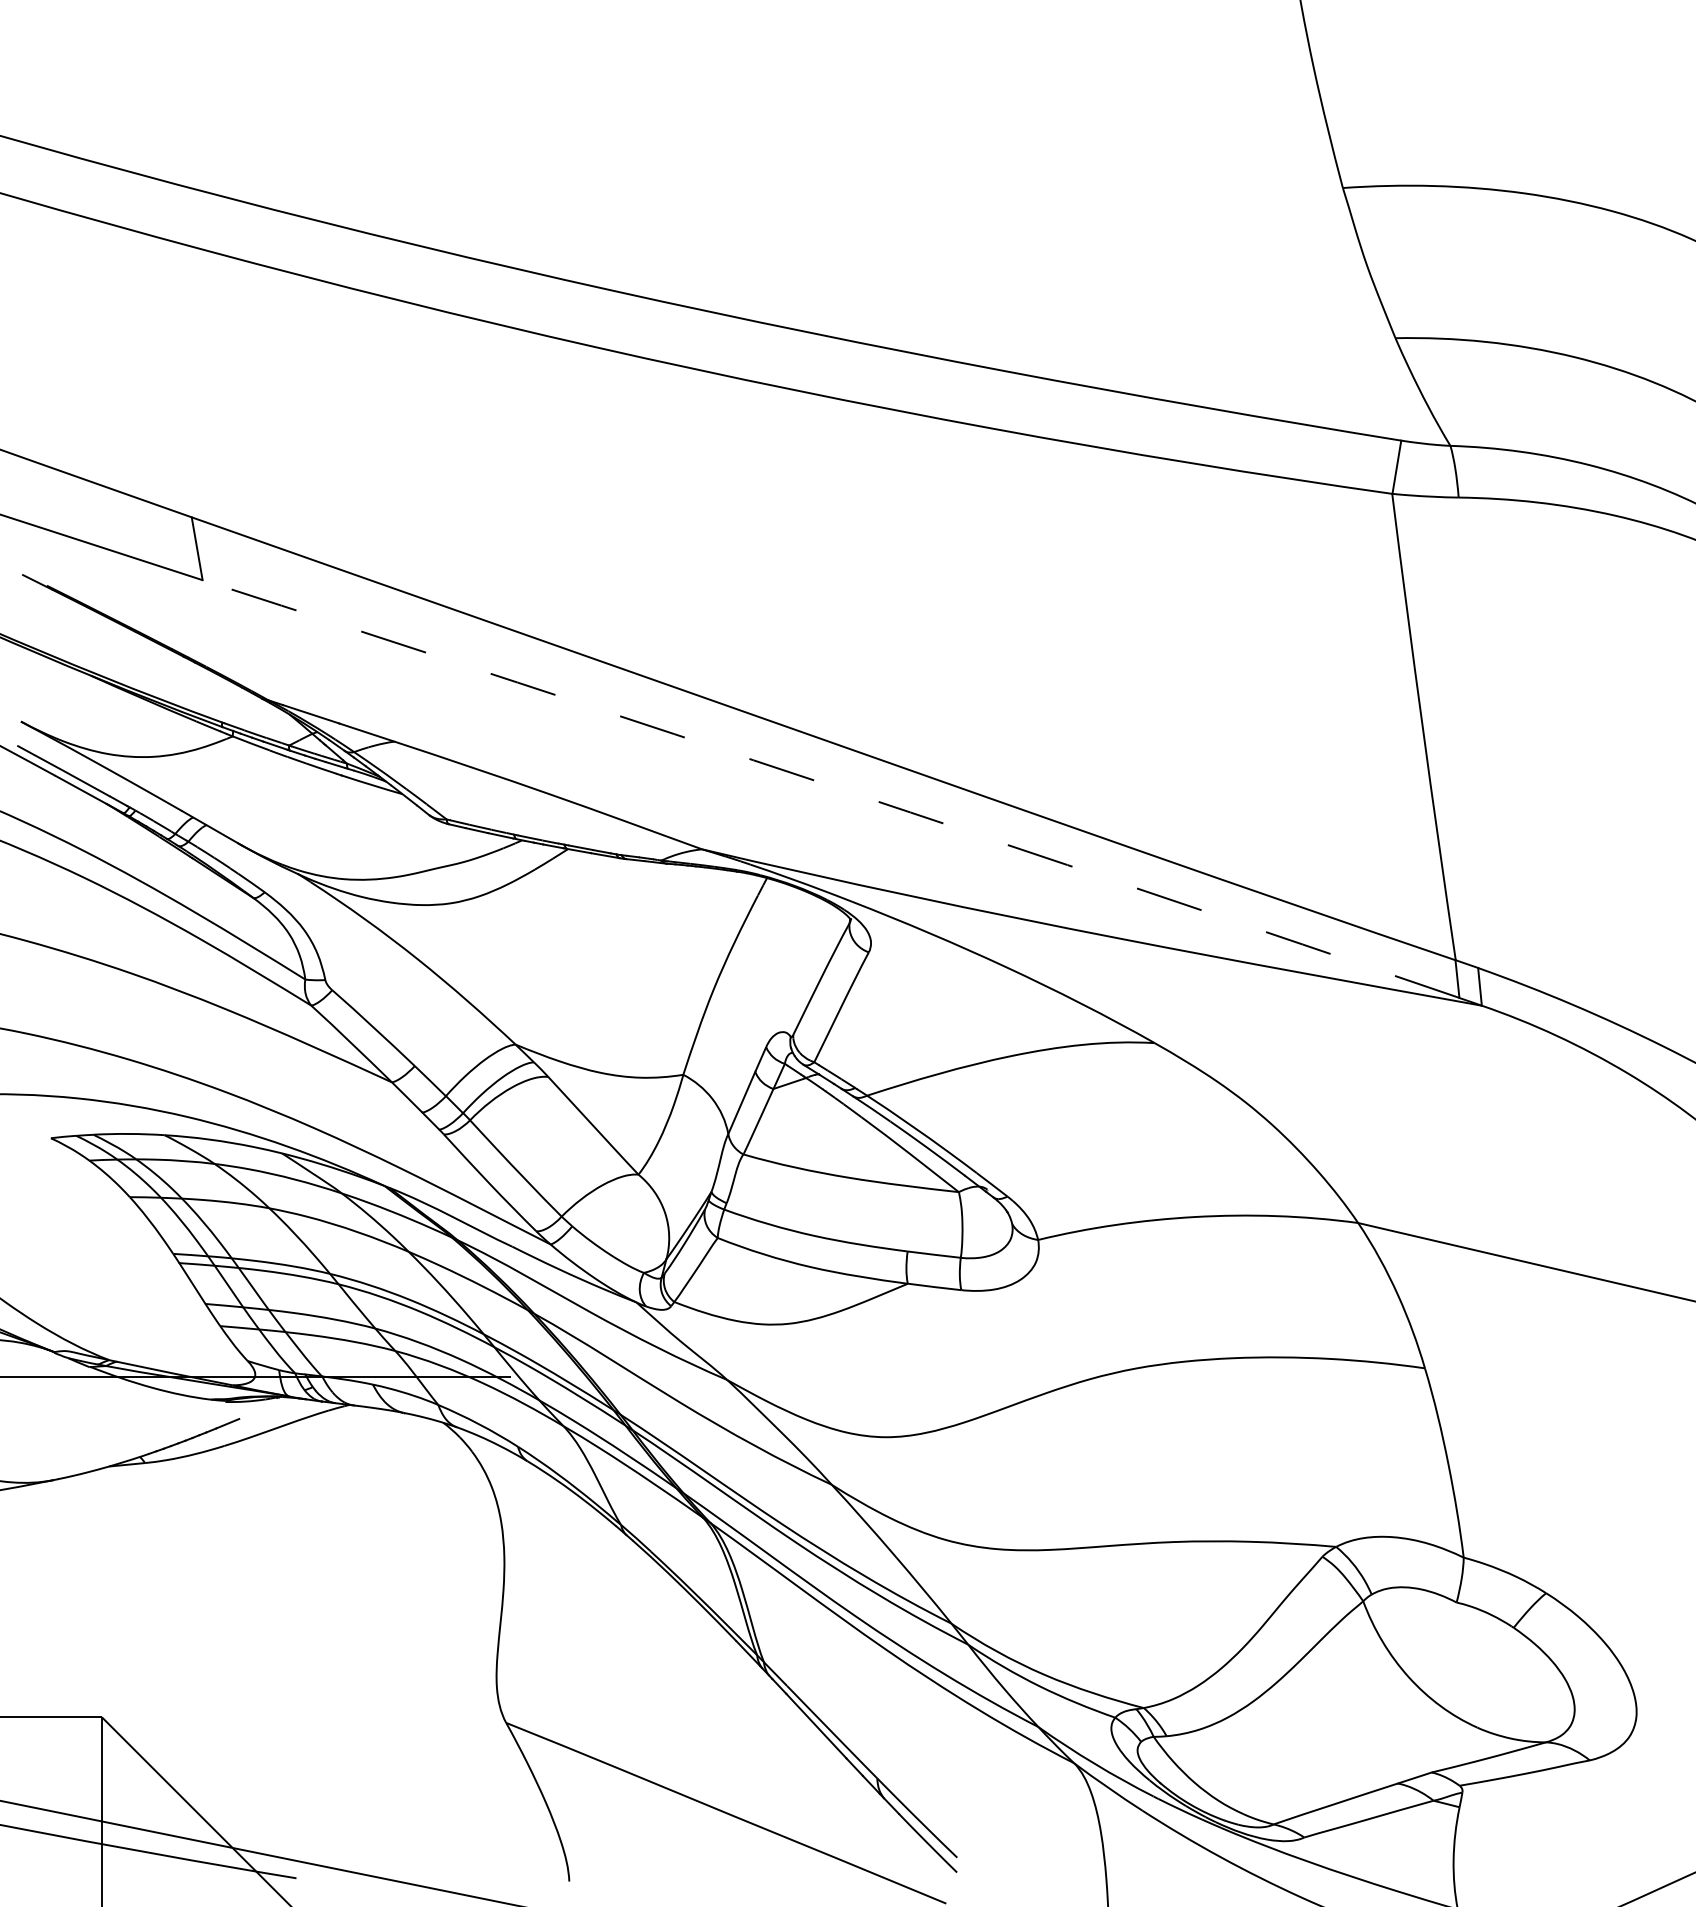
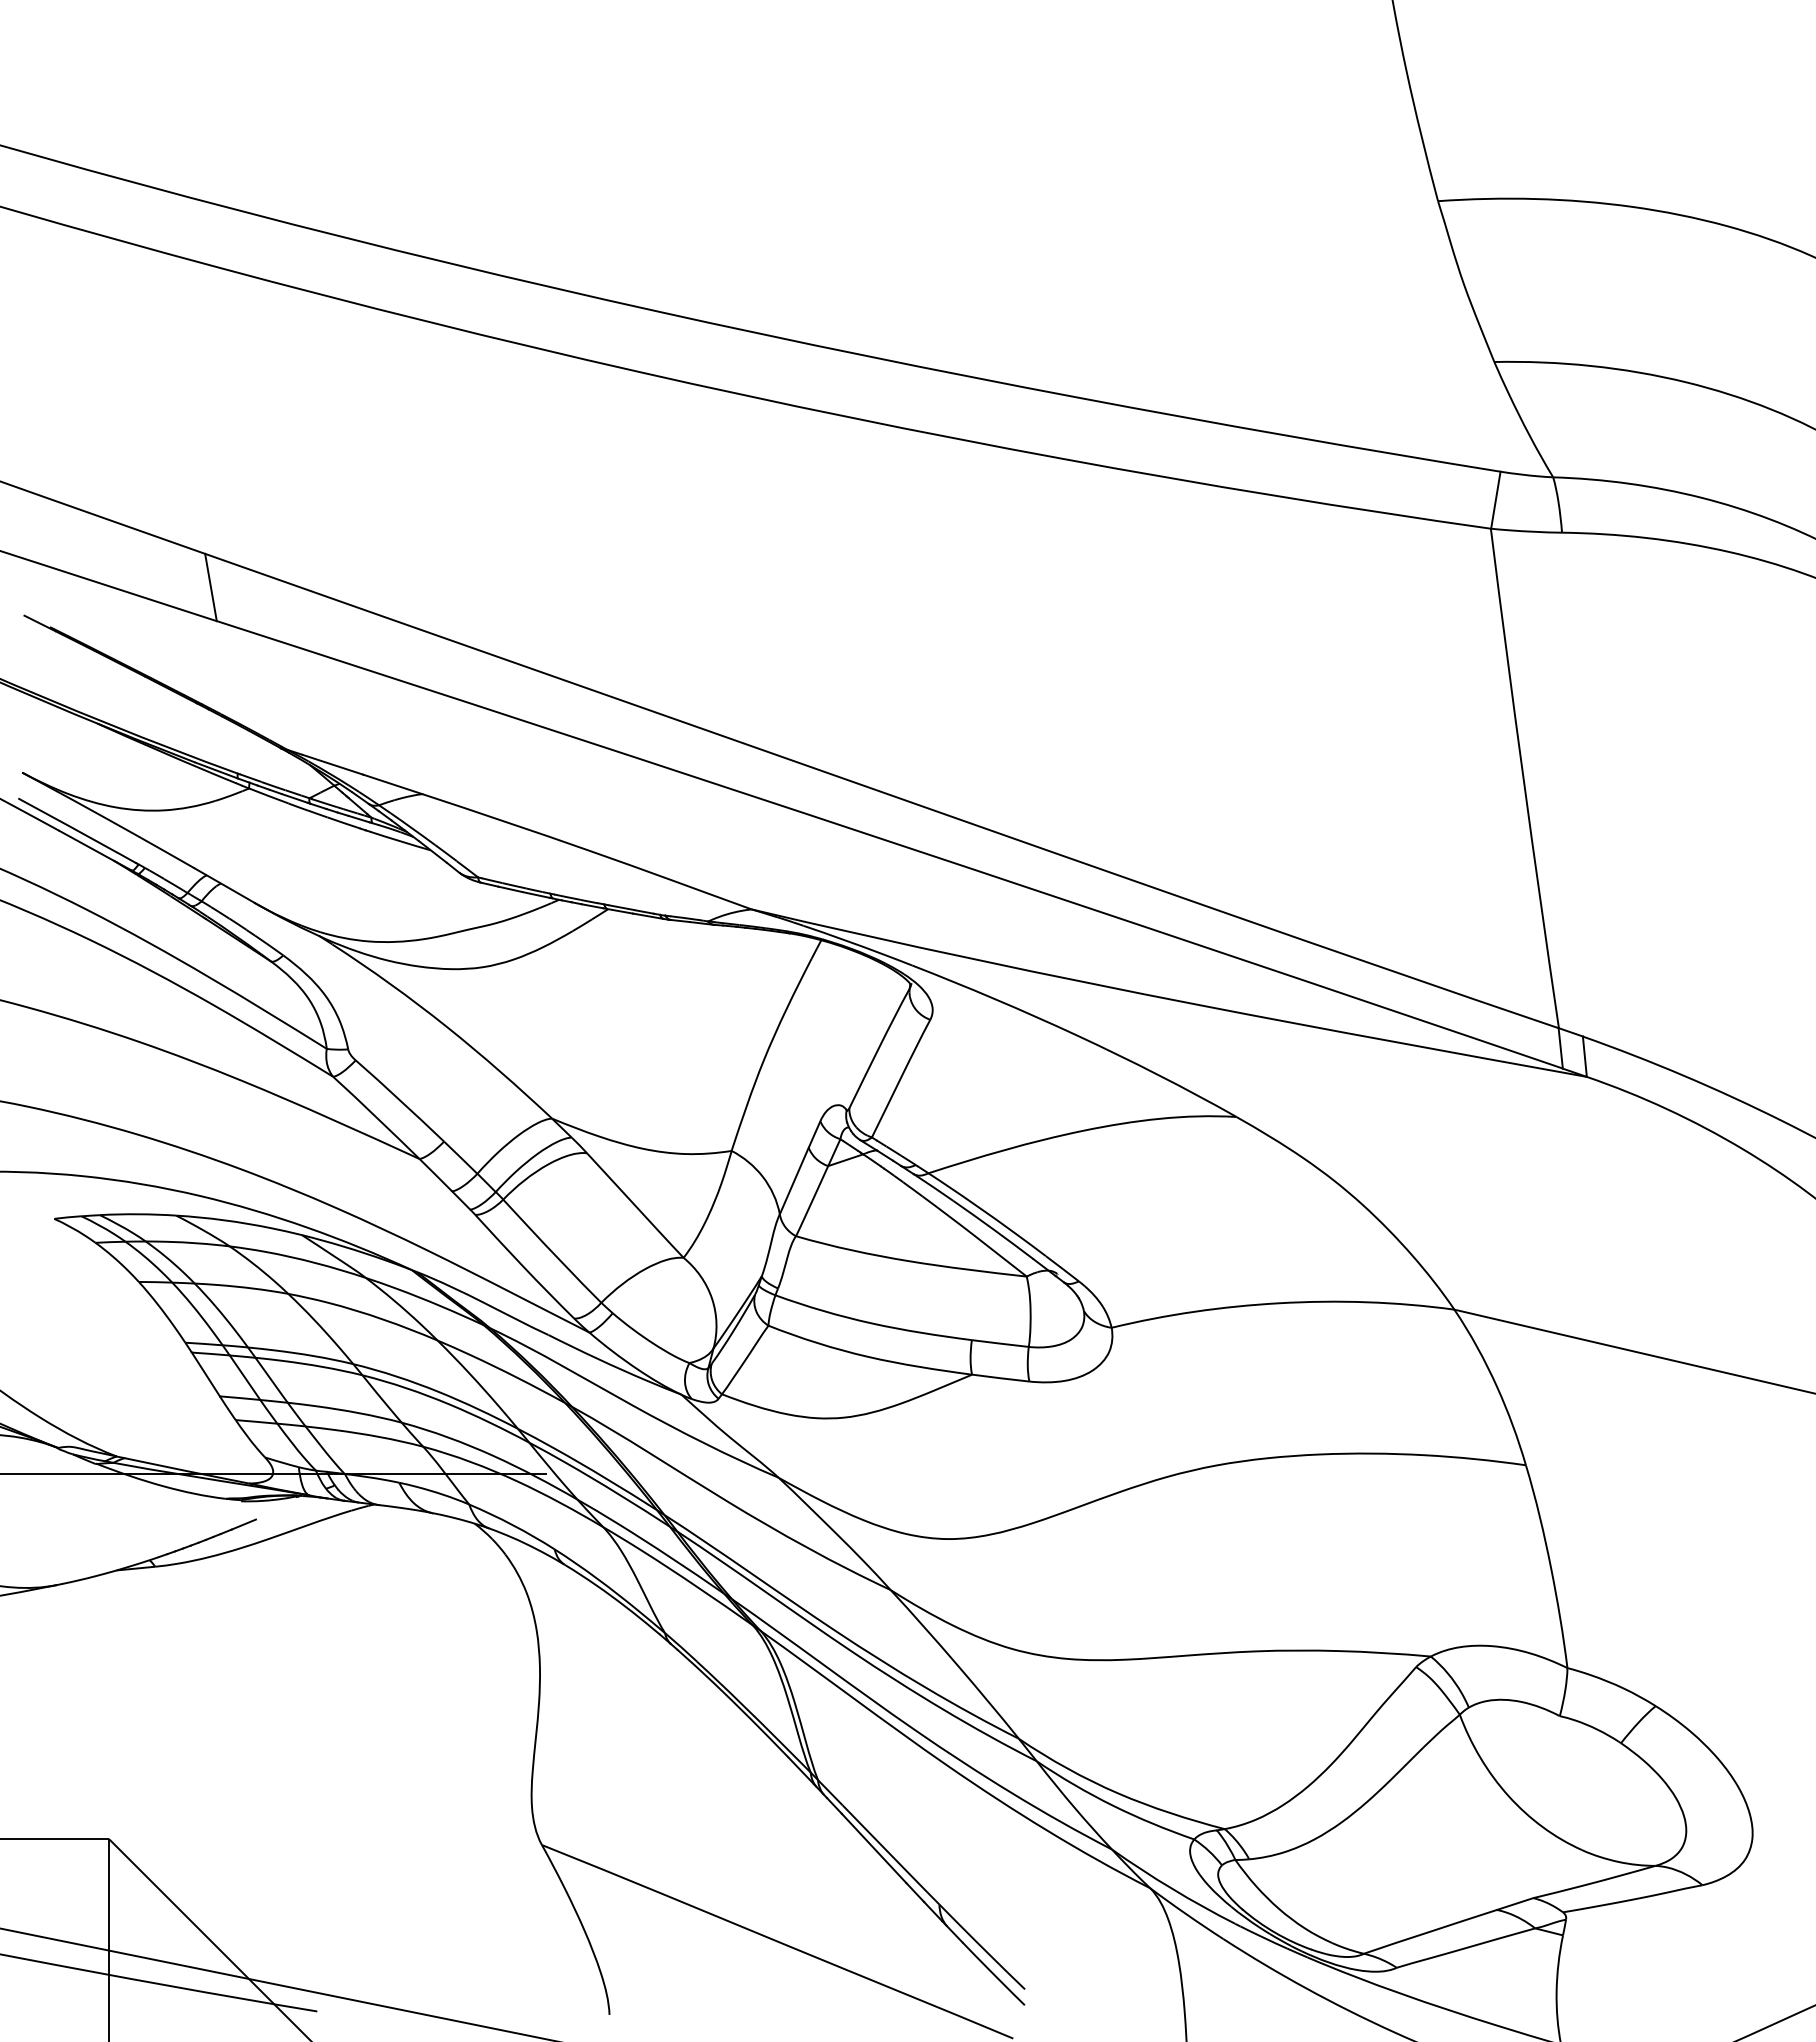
arc: (831, 785) -> (890, 841), dashed -> solid

